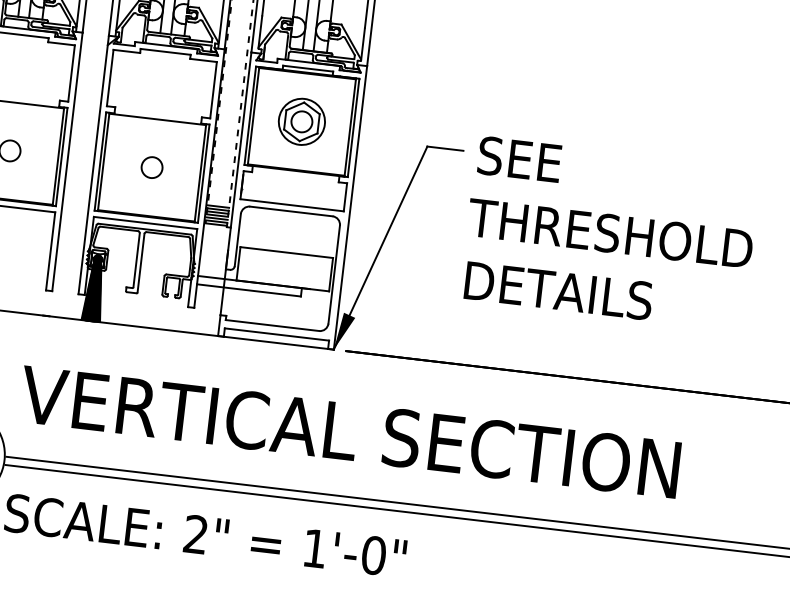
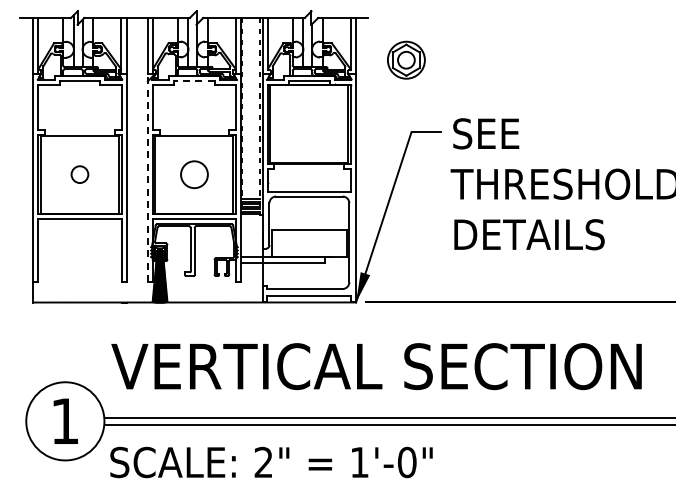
line: (164, 51) -> (193, 81), solid -> dashed
part: (302, 120) -> (406, 59), moved
line: (93, 164) -> (147, 177), solid -> dashed
circle: (152, 167) -> (194, 174), size x1.6

